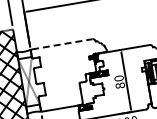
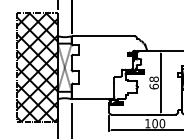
line: (61, 44) -> (103, 36), dashed -> solid
text: (118, 81) -> (153, 82), 80 -> 68

